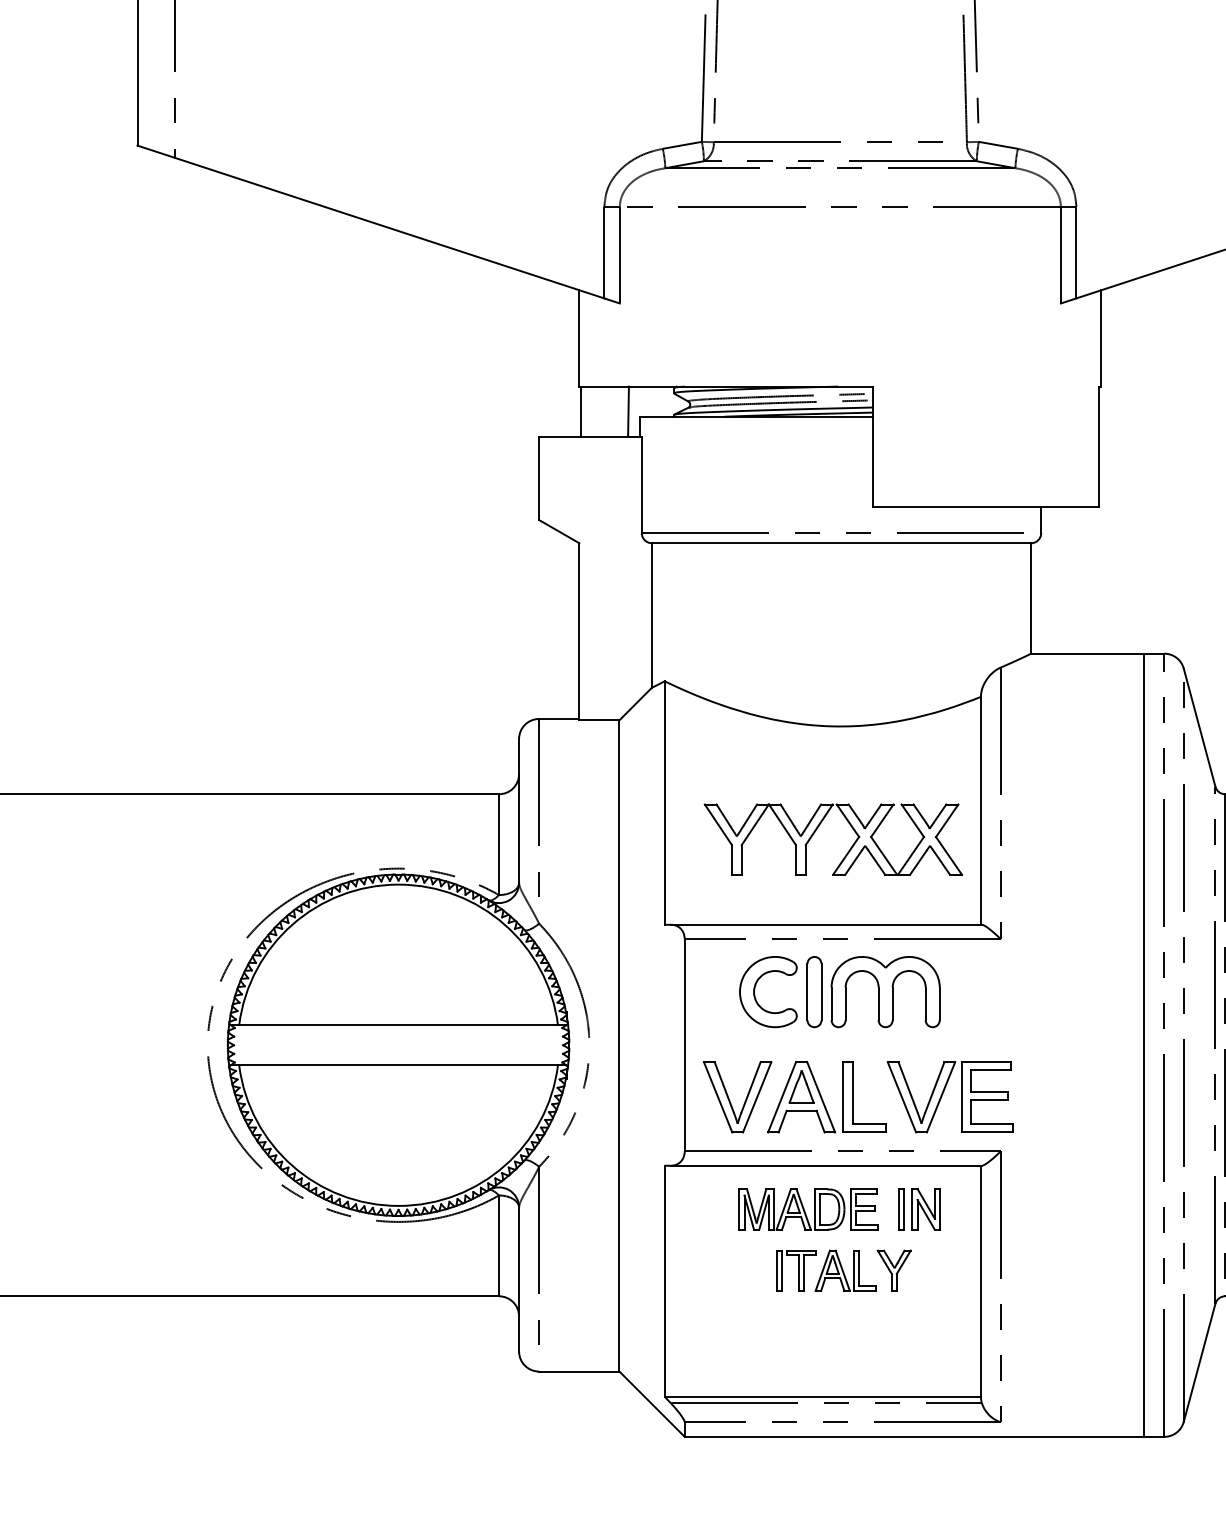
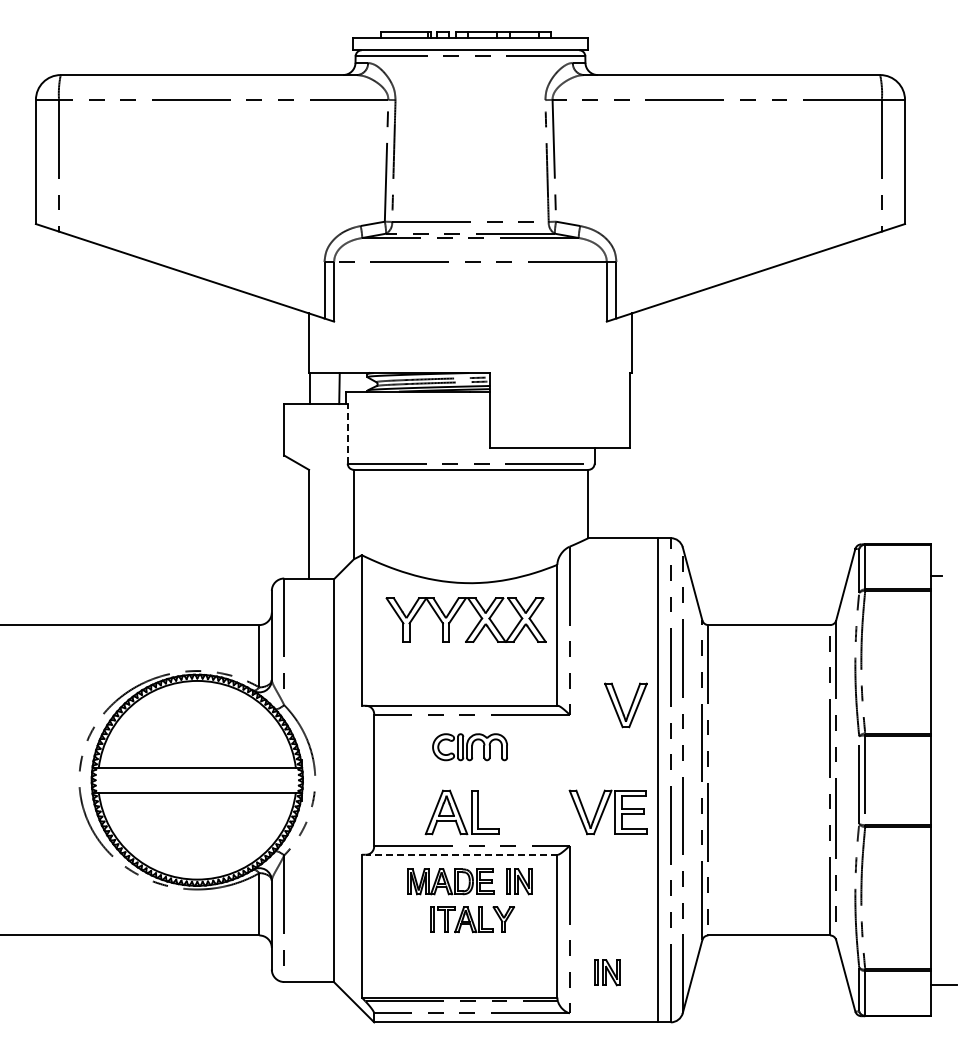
line: (641, 484) -> (347, 433), solid -> dashed
part: (817, 830) -> (456, 614), moved
part: (838, 990) -> (469, 746), size x0.6
part: (736, 1097) -> (625, 705), moved
part: (948, 1097) -> (607, 812), moved
line: (825, 1165) -> (461, 854), solid -> dashed
part: (1061, 1356) -> (607, 972), added

